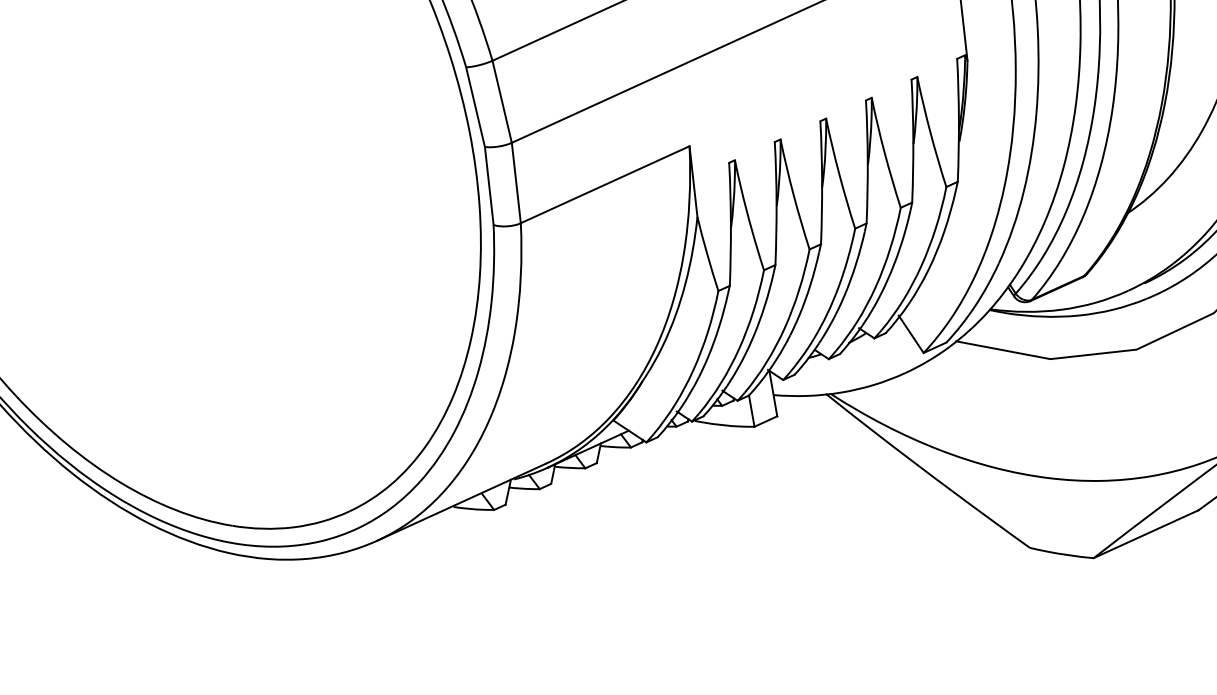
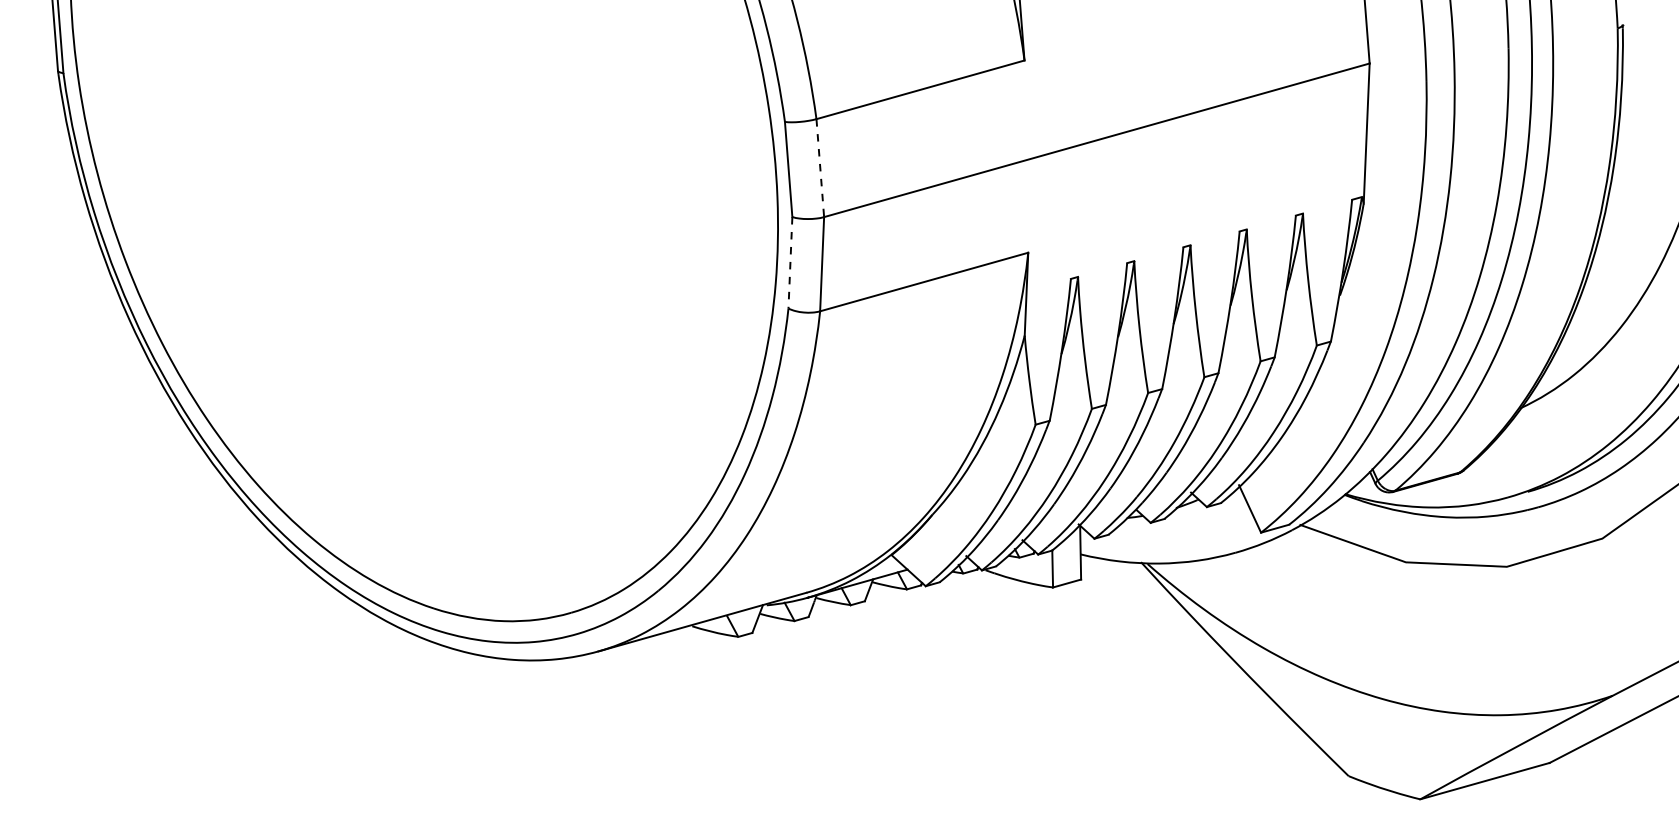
line: (502, 102) -> (820, 168), solid -> dashed
line: (489, 185) -> (790, 262), solid -> dashed

